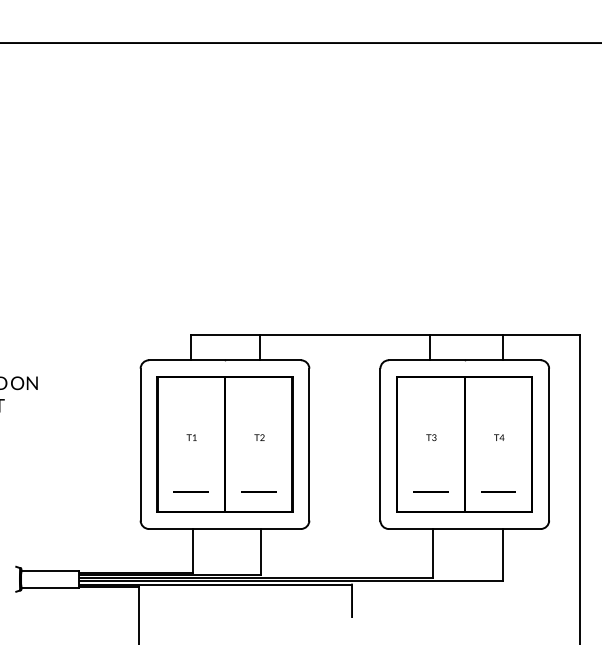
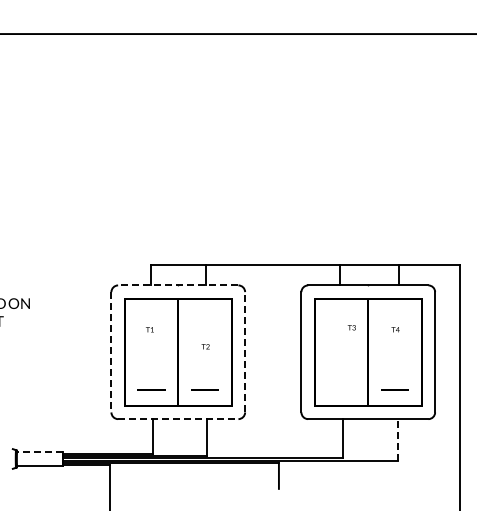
line: (224, 360) -> (177, 285), solid -> dashed
text: (191, 437) -> (149, 329), moved
text: (430, 437) -> (351, 327), moved
text: (499, 437) -> (395, 329), moved
line: (309, 443) -> (245, 351), solid -> dashed
line: (140, 444) -> (111, 352), solid -> dashed
line: (430, 491) -> (341, 389), removed
line: (225, 529) -> (178, 419), solid -> dashed
line: (502, 554) -> (398, 439), solid -> dashed
line: (49, 571) -> (39, 452), solid -> dashed

